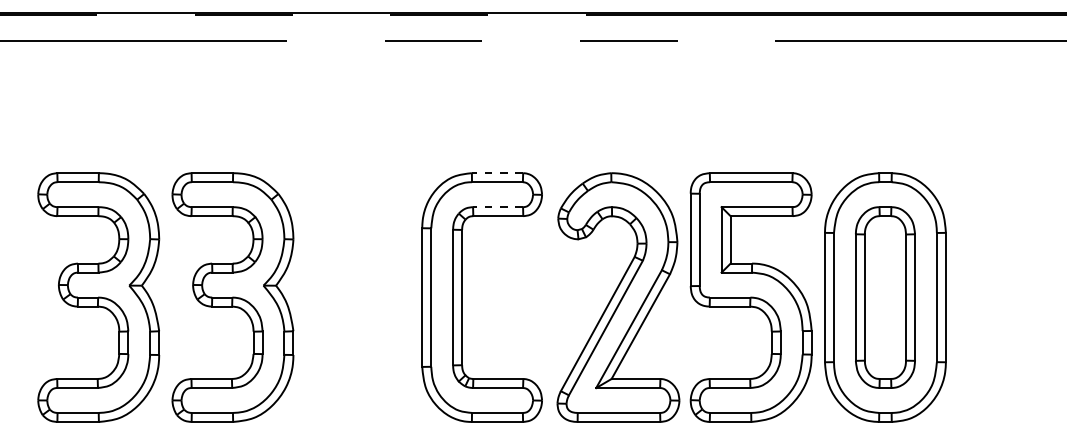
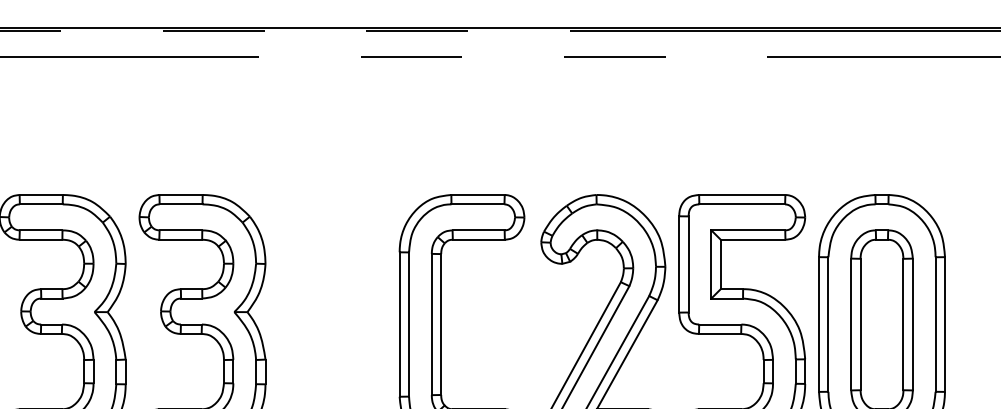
line: (497, 173) -> (478, 195), dashed -> solid
line: (498, 207) -> (479, 230), dashed -> solid

